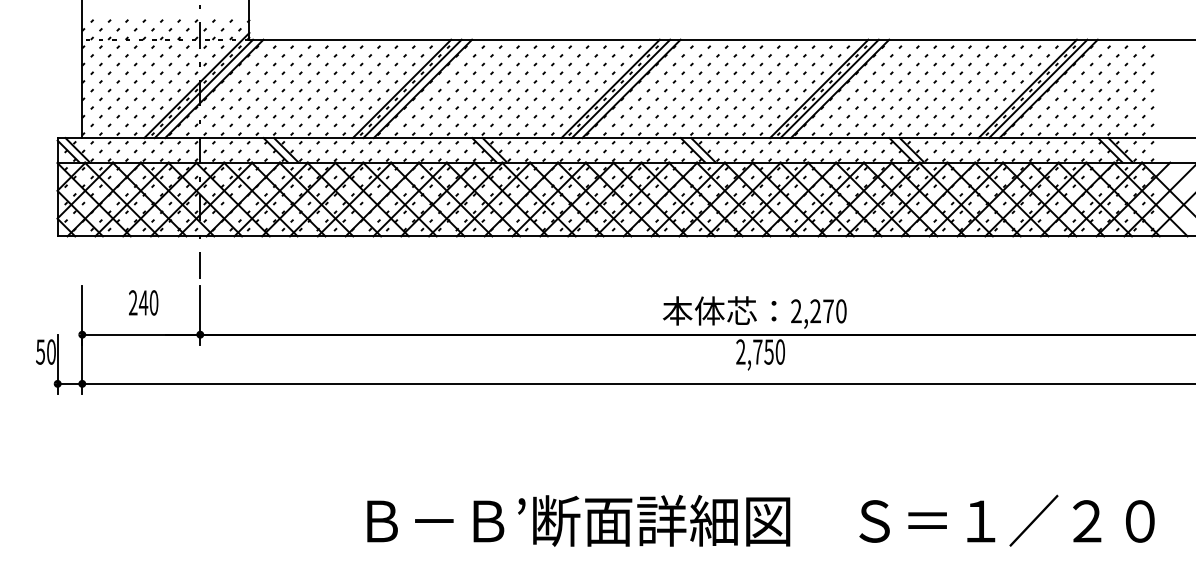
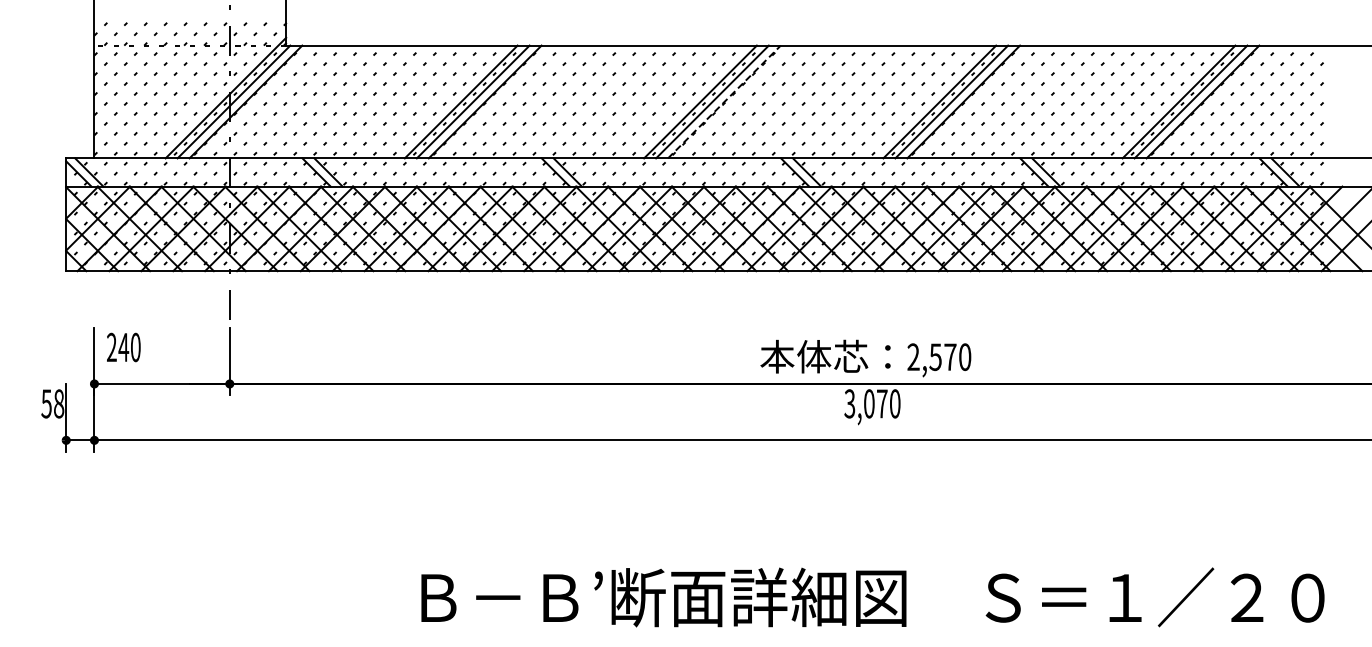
line: (631, 89) -> (724, 102), solid -> dashed
text: (143, 302) -> (123, 347), moved
text: (815, 311) -> (935, 357), 2,270 -> 2,570
text: (754, 351) -> (865, 403), 2,750 -> 3,070
text: (51, 352) -> (59, 404), 50 -> 58

